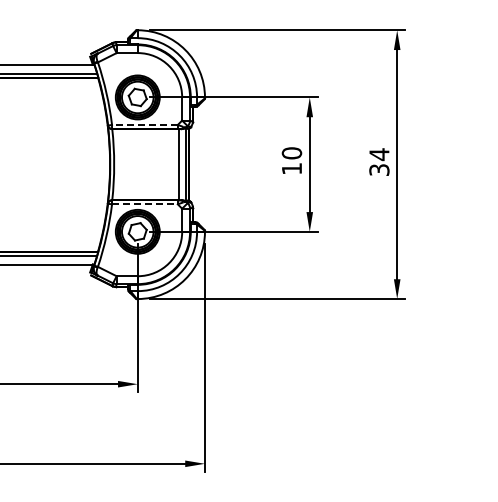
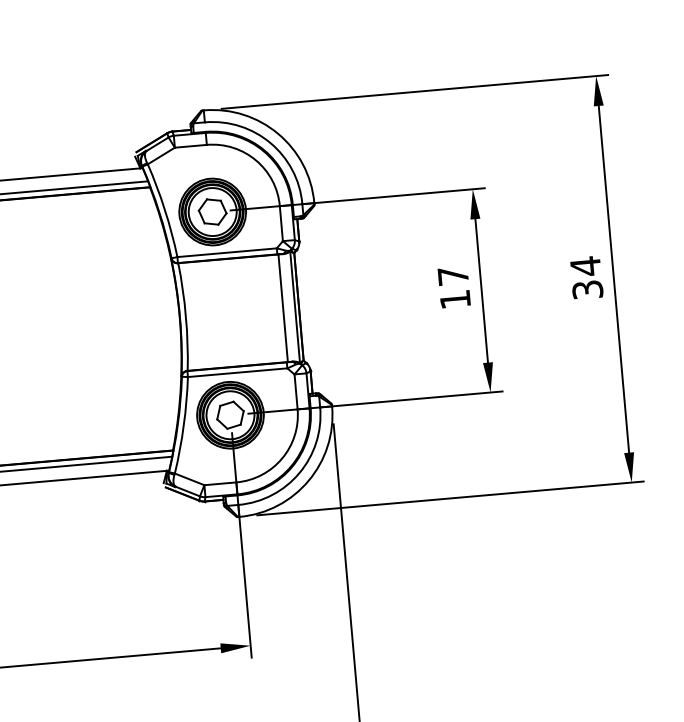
line: (144, 124) -> (226, 252), dashed -> solid
text: (291, 153) -> (452, 276), 10 -> 17
line: (144, 204) -> (237, 373), dashed -> solid

